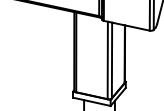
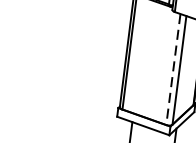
line: (107, 60) -> (172, 69), solid -> dashed

